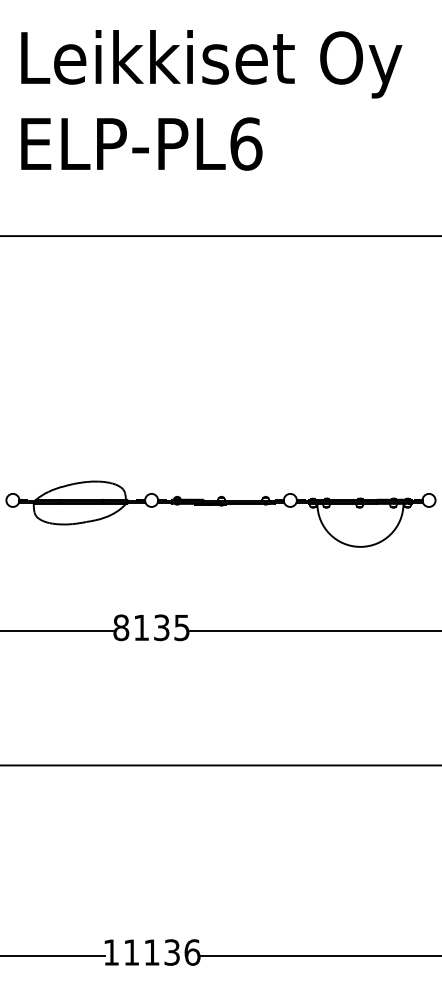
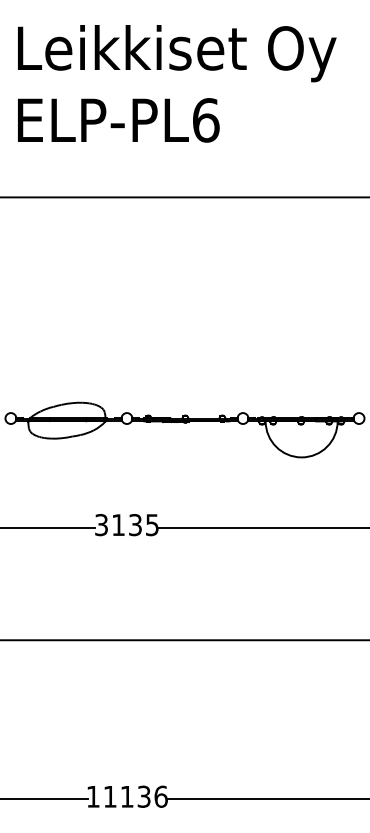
text: (121, 628) -> (101, 525), 8135 -> 3135

